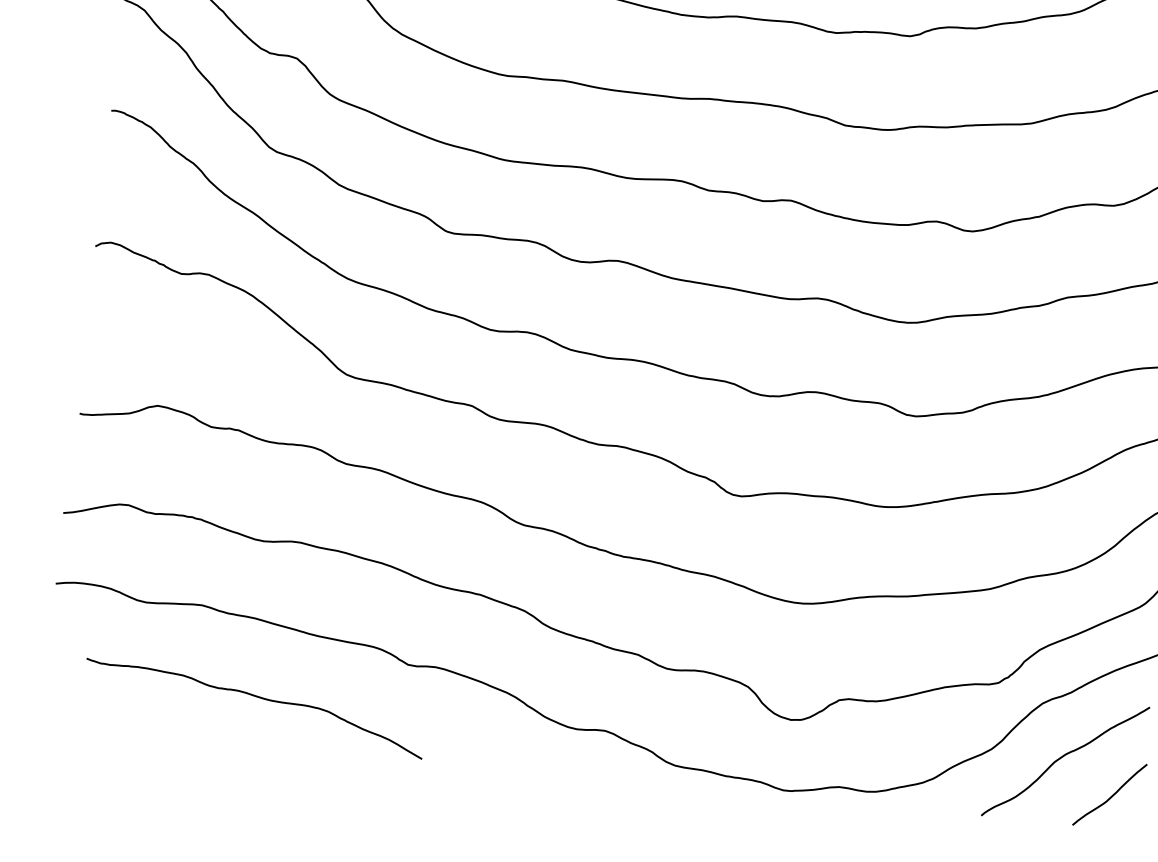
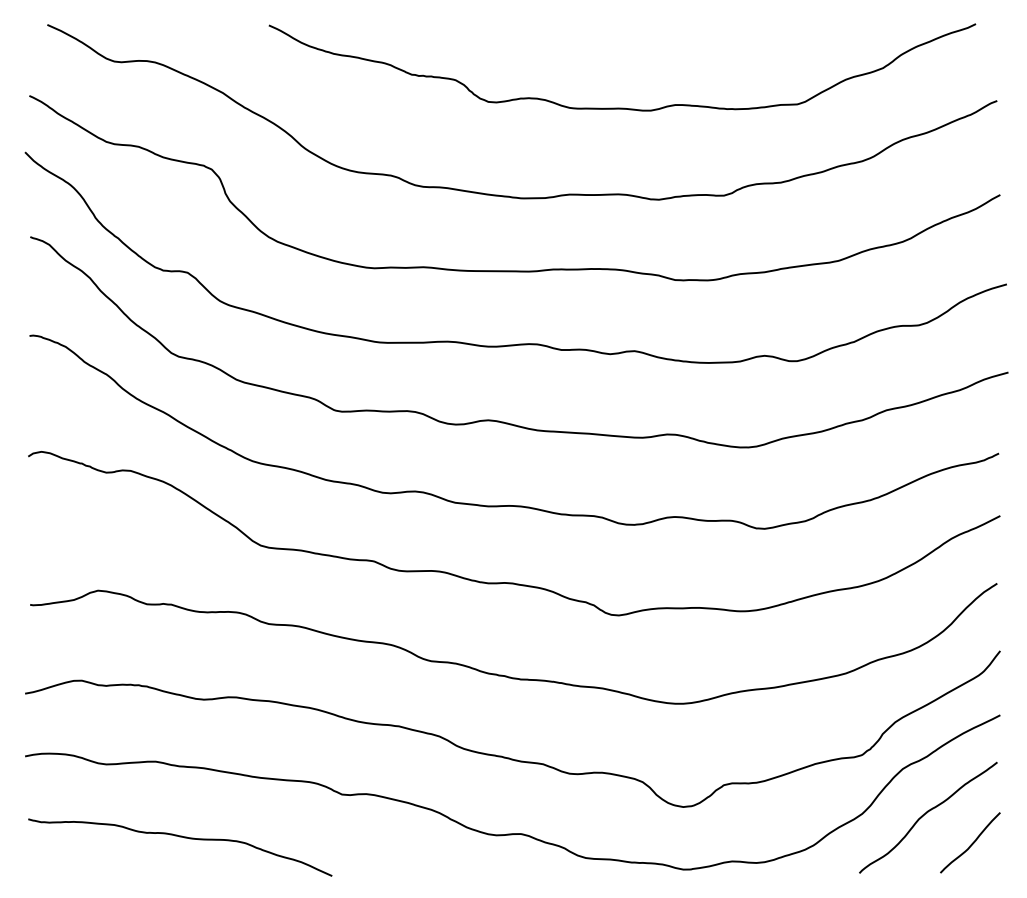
curve: (260, 699) -> (184, 838), moved

